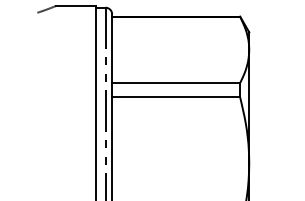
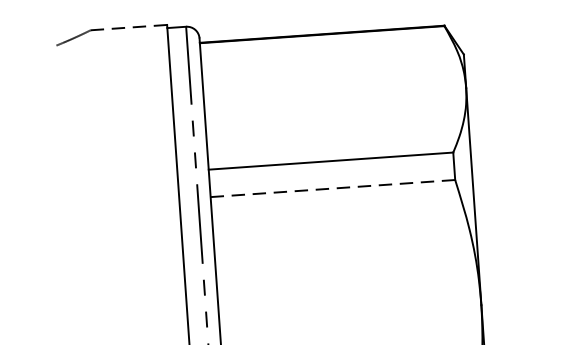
line: (75, 6) -> (128, 28), solid -> dashed
line: (176, 97) -> (333, 188), solid -> dashed

